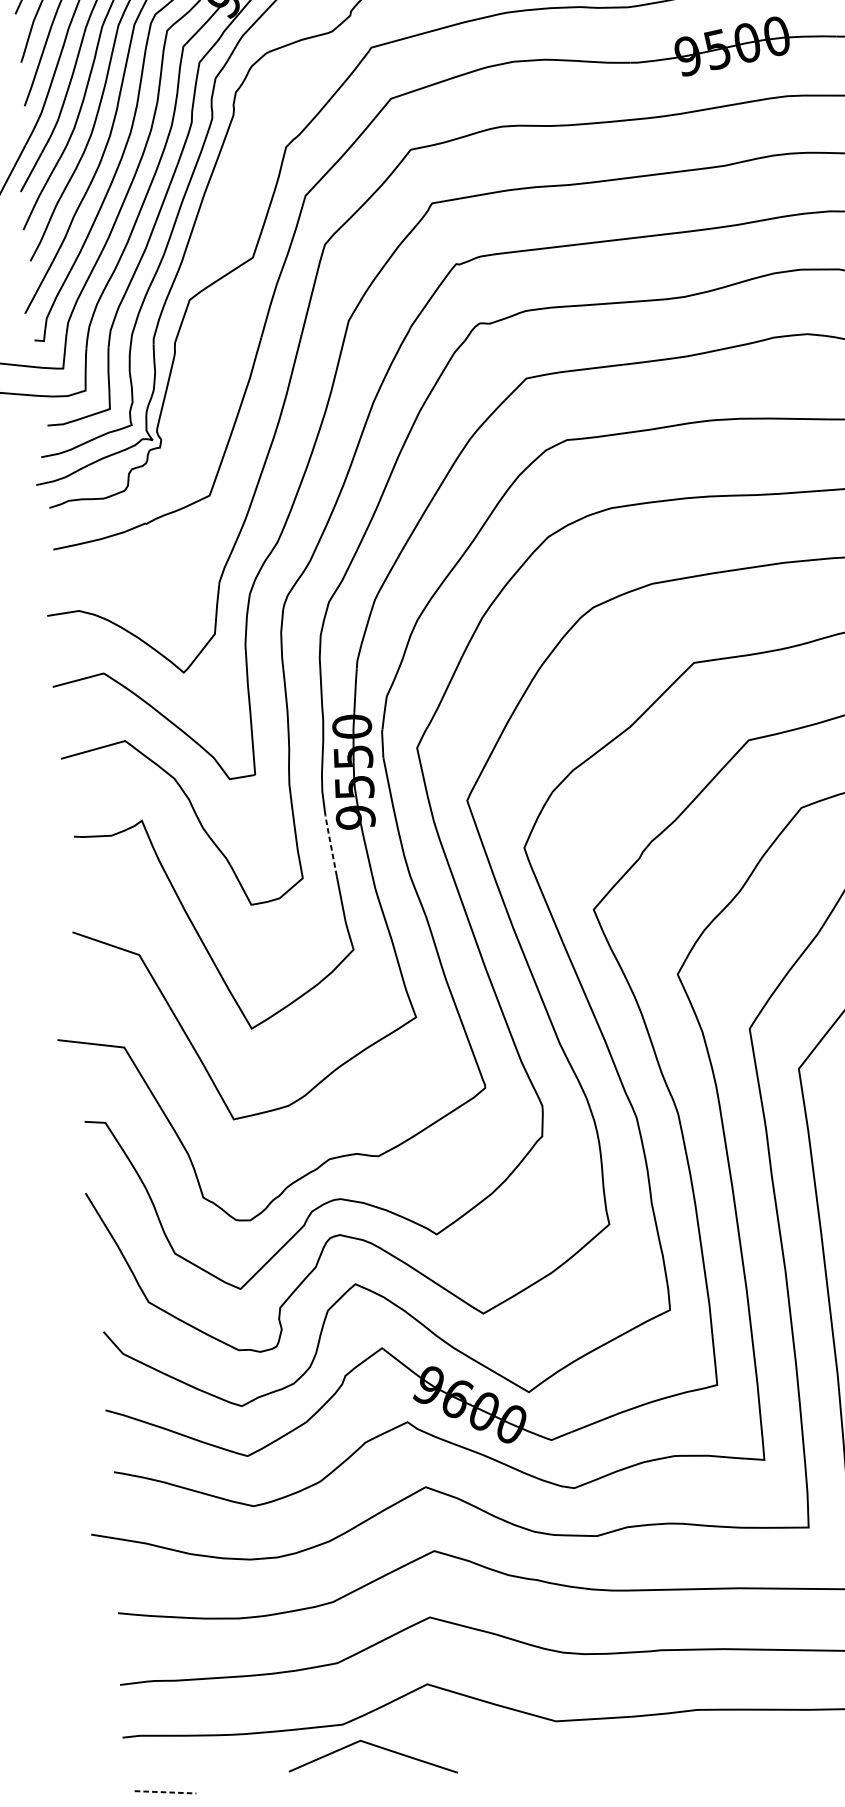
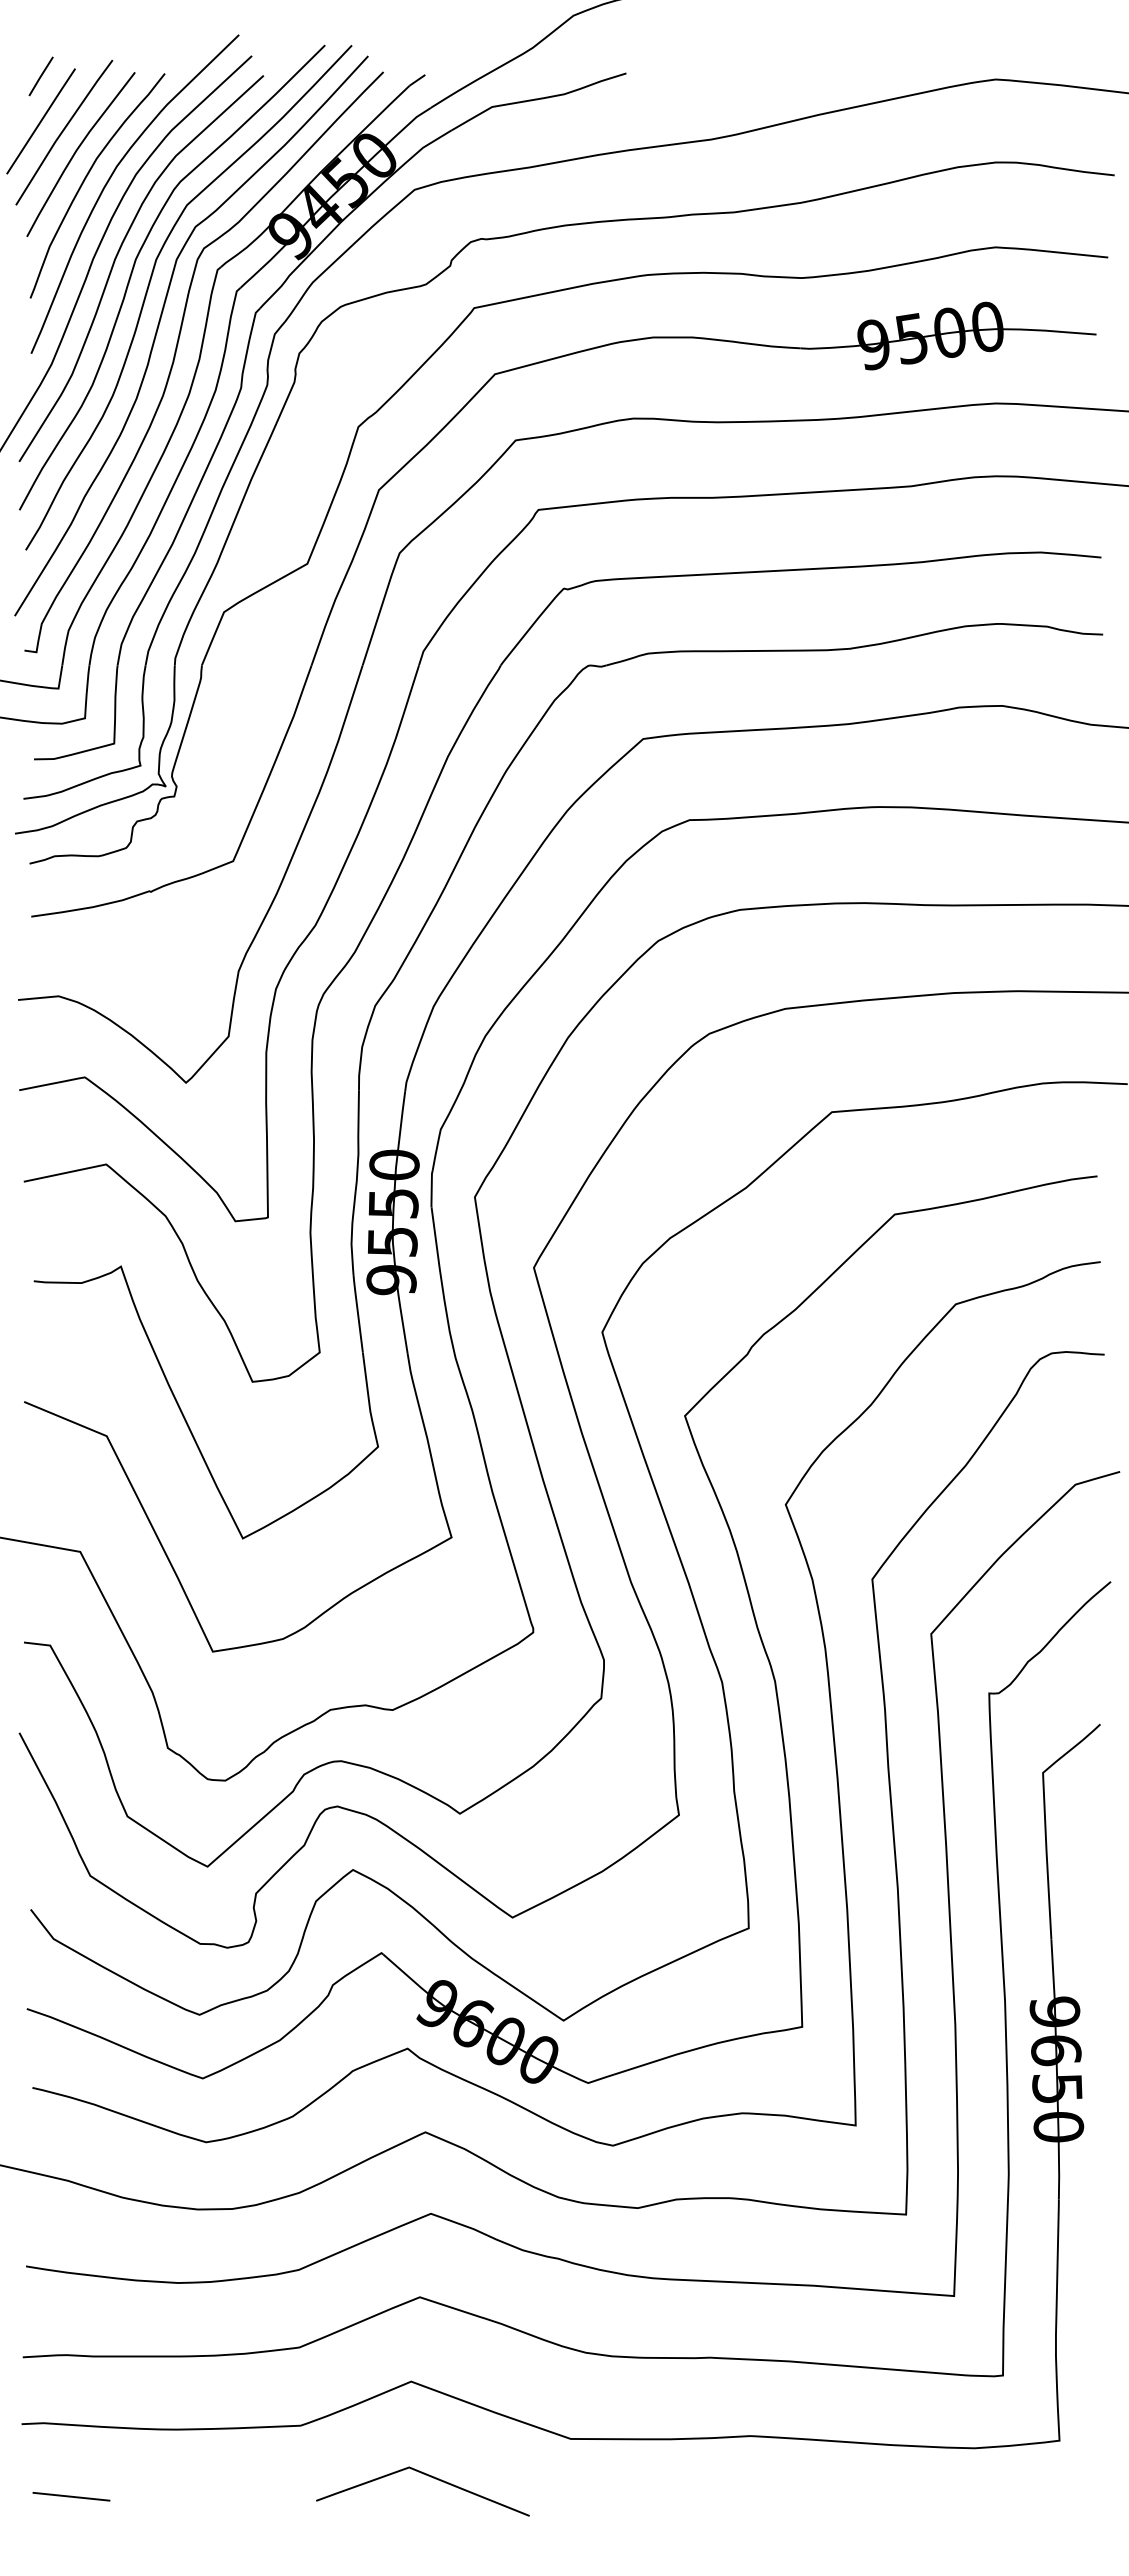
line: (330, 844) -> (357, 1312), dashed -> solid
curve: (377, 1747) -> (430, 2477), moved
line: (165, 1792) -> (71, 2496), dashed -> solid

